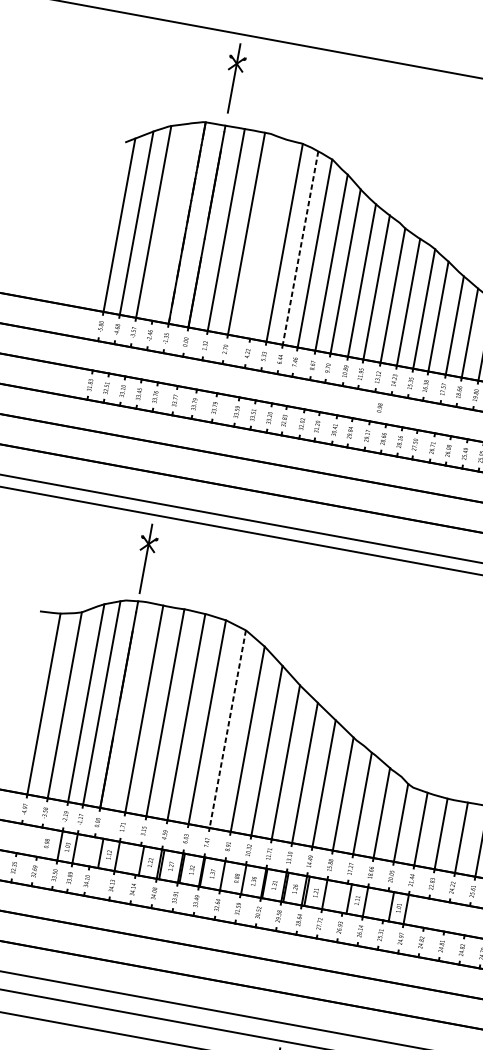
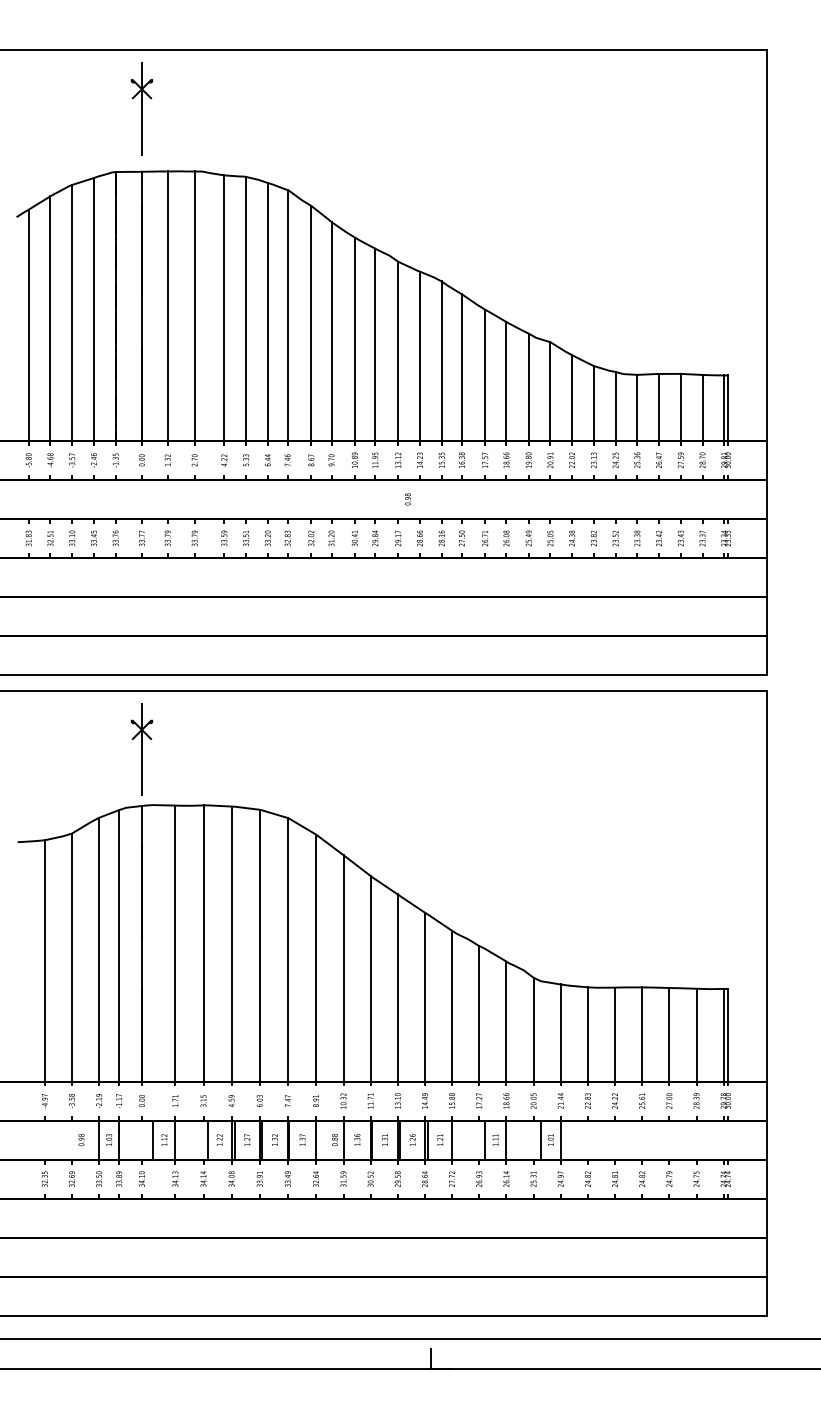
line: (170, 222) -> (93, 309), added
line: (268, 238) -> (224, 307), added
line: (300, 247) -> (267, 311), dashed -> solid
line: (227, 728) -> (287, 949), dashed -> solid

